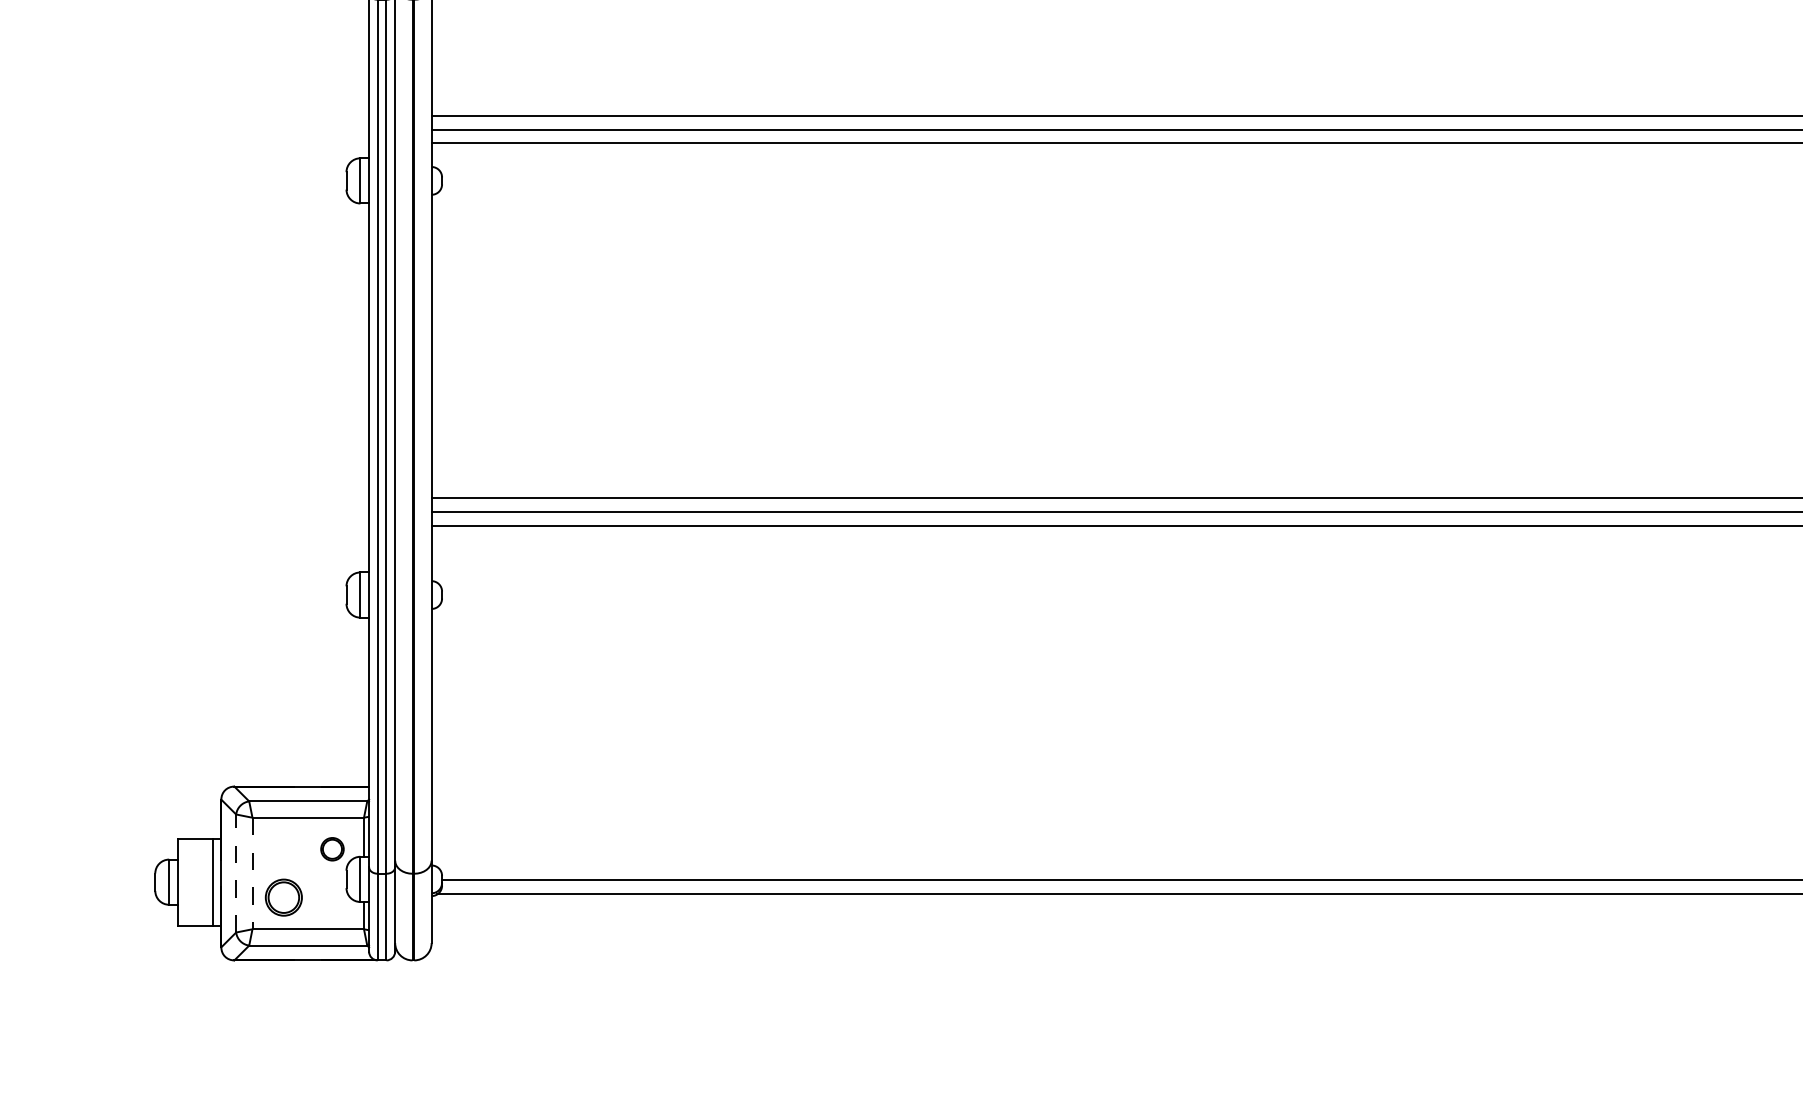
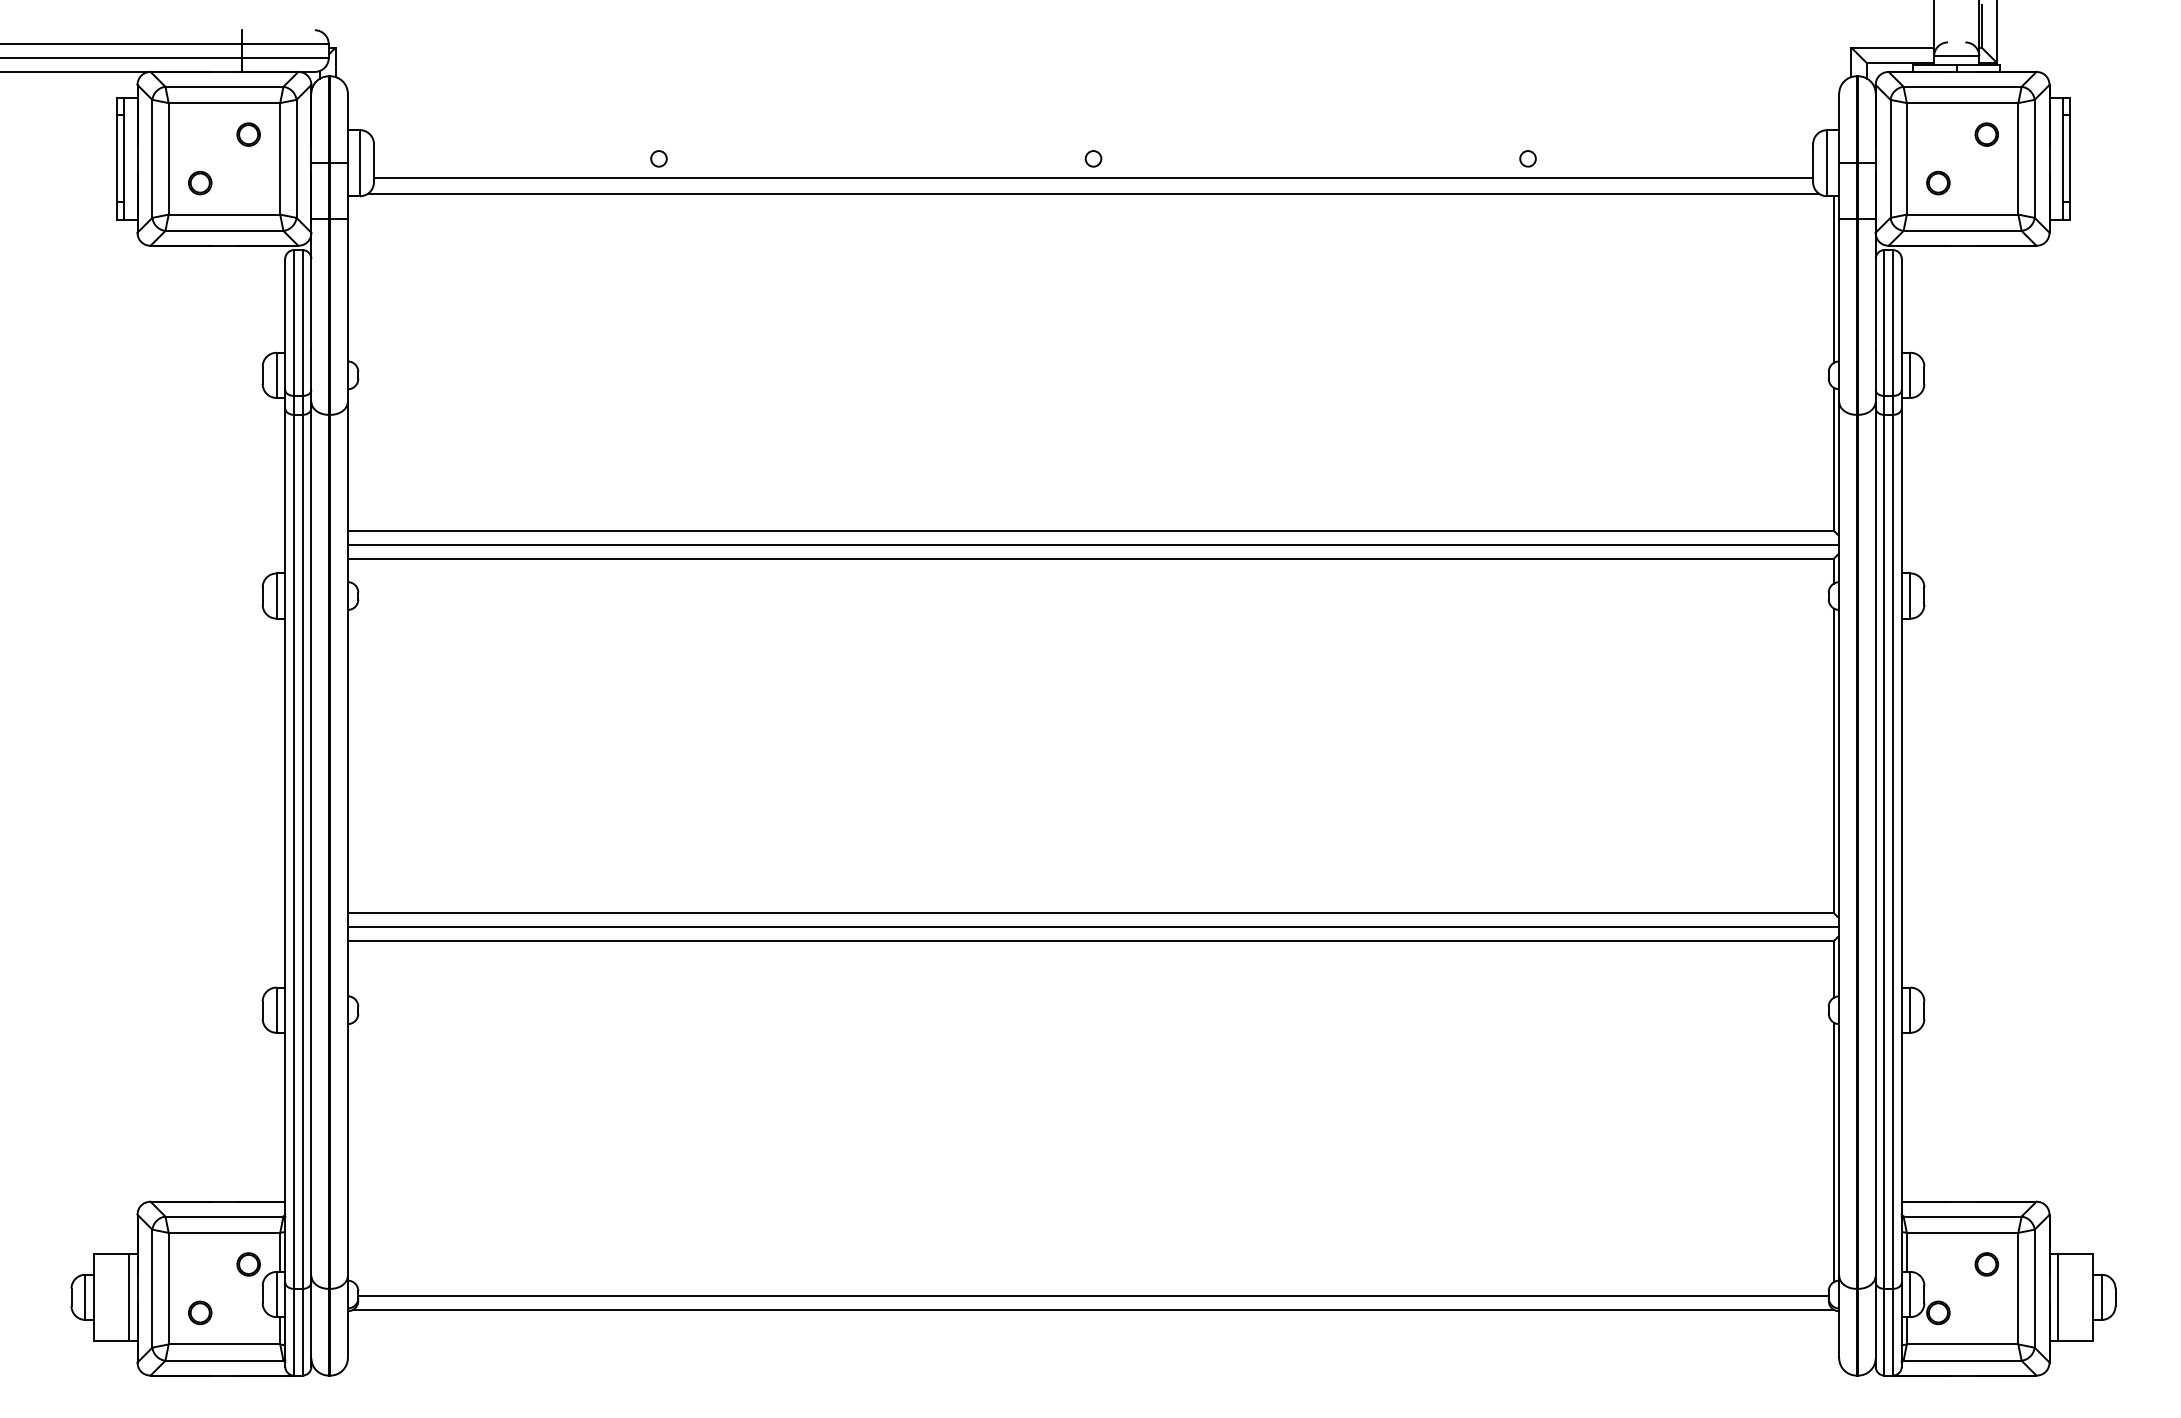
line: (236, 873) -> (152, 1288), dashed -> solid
line: (252, 873) -> (168, 1288), dashed -> solid
part: (284, 897) -> (200, 1312), size x0.62

